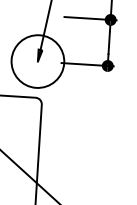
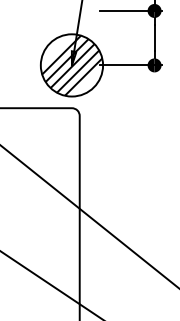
hatch: (38, 61) -> (72, 65), added

